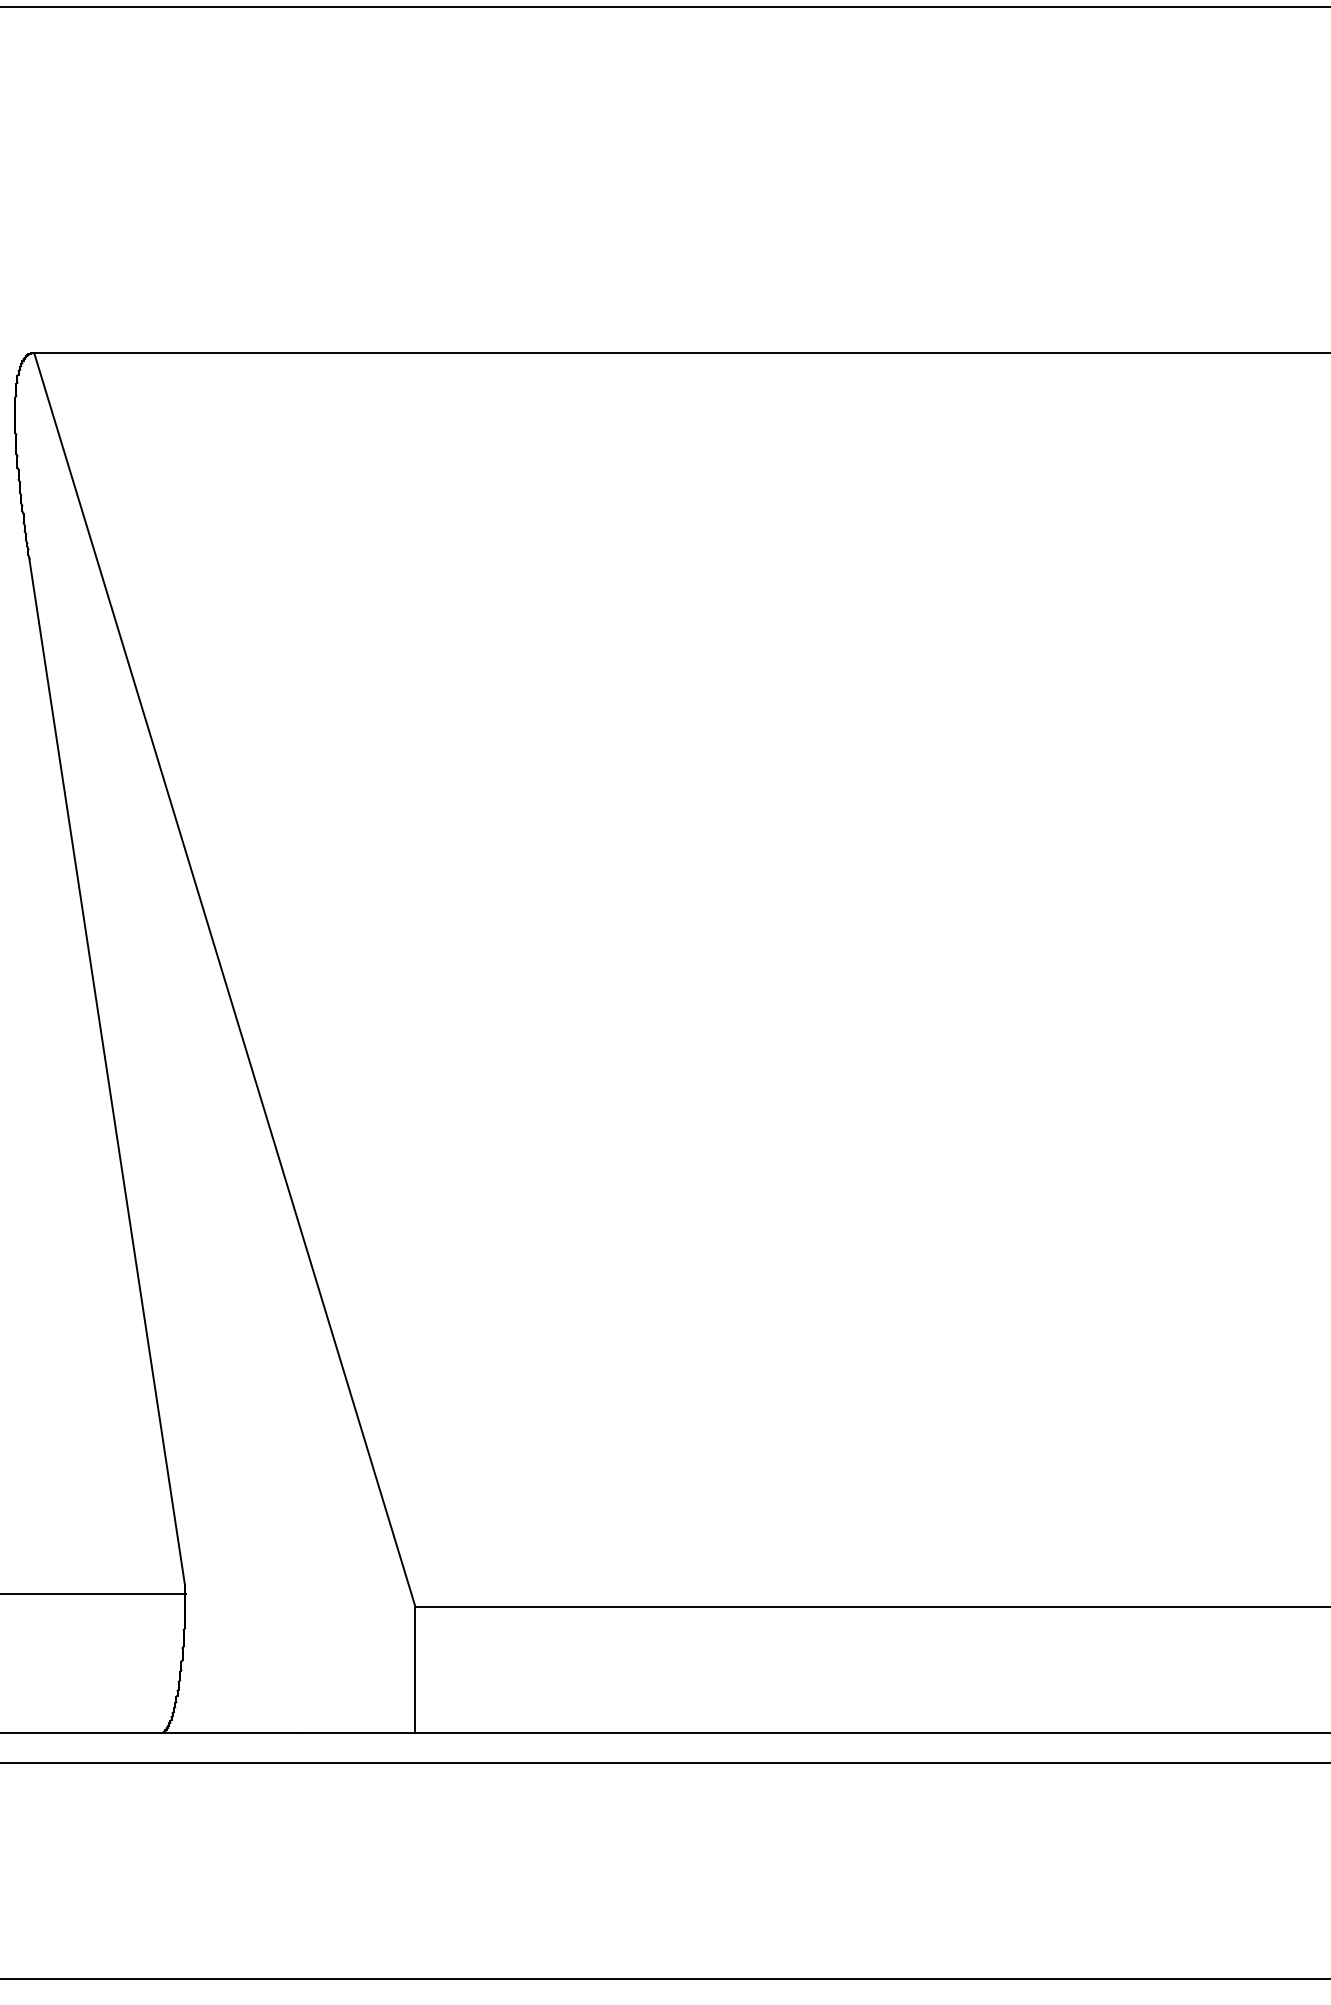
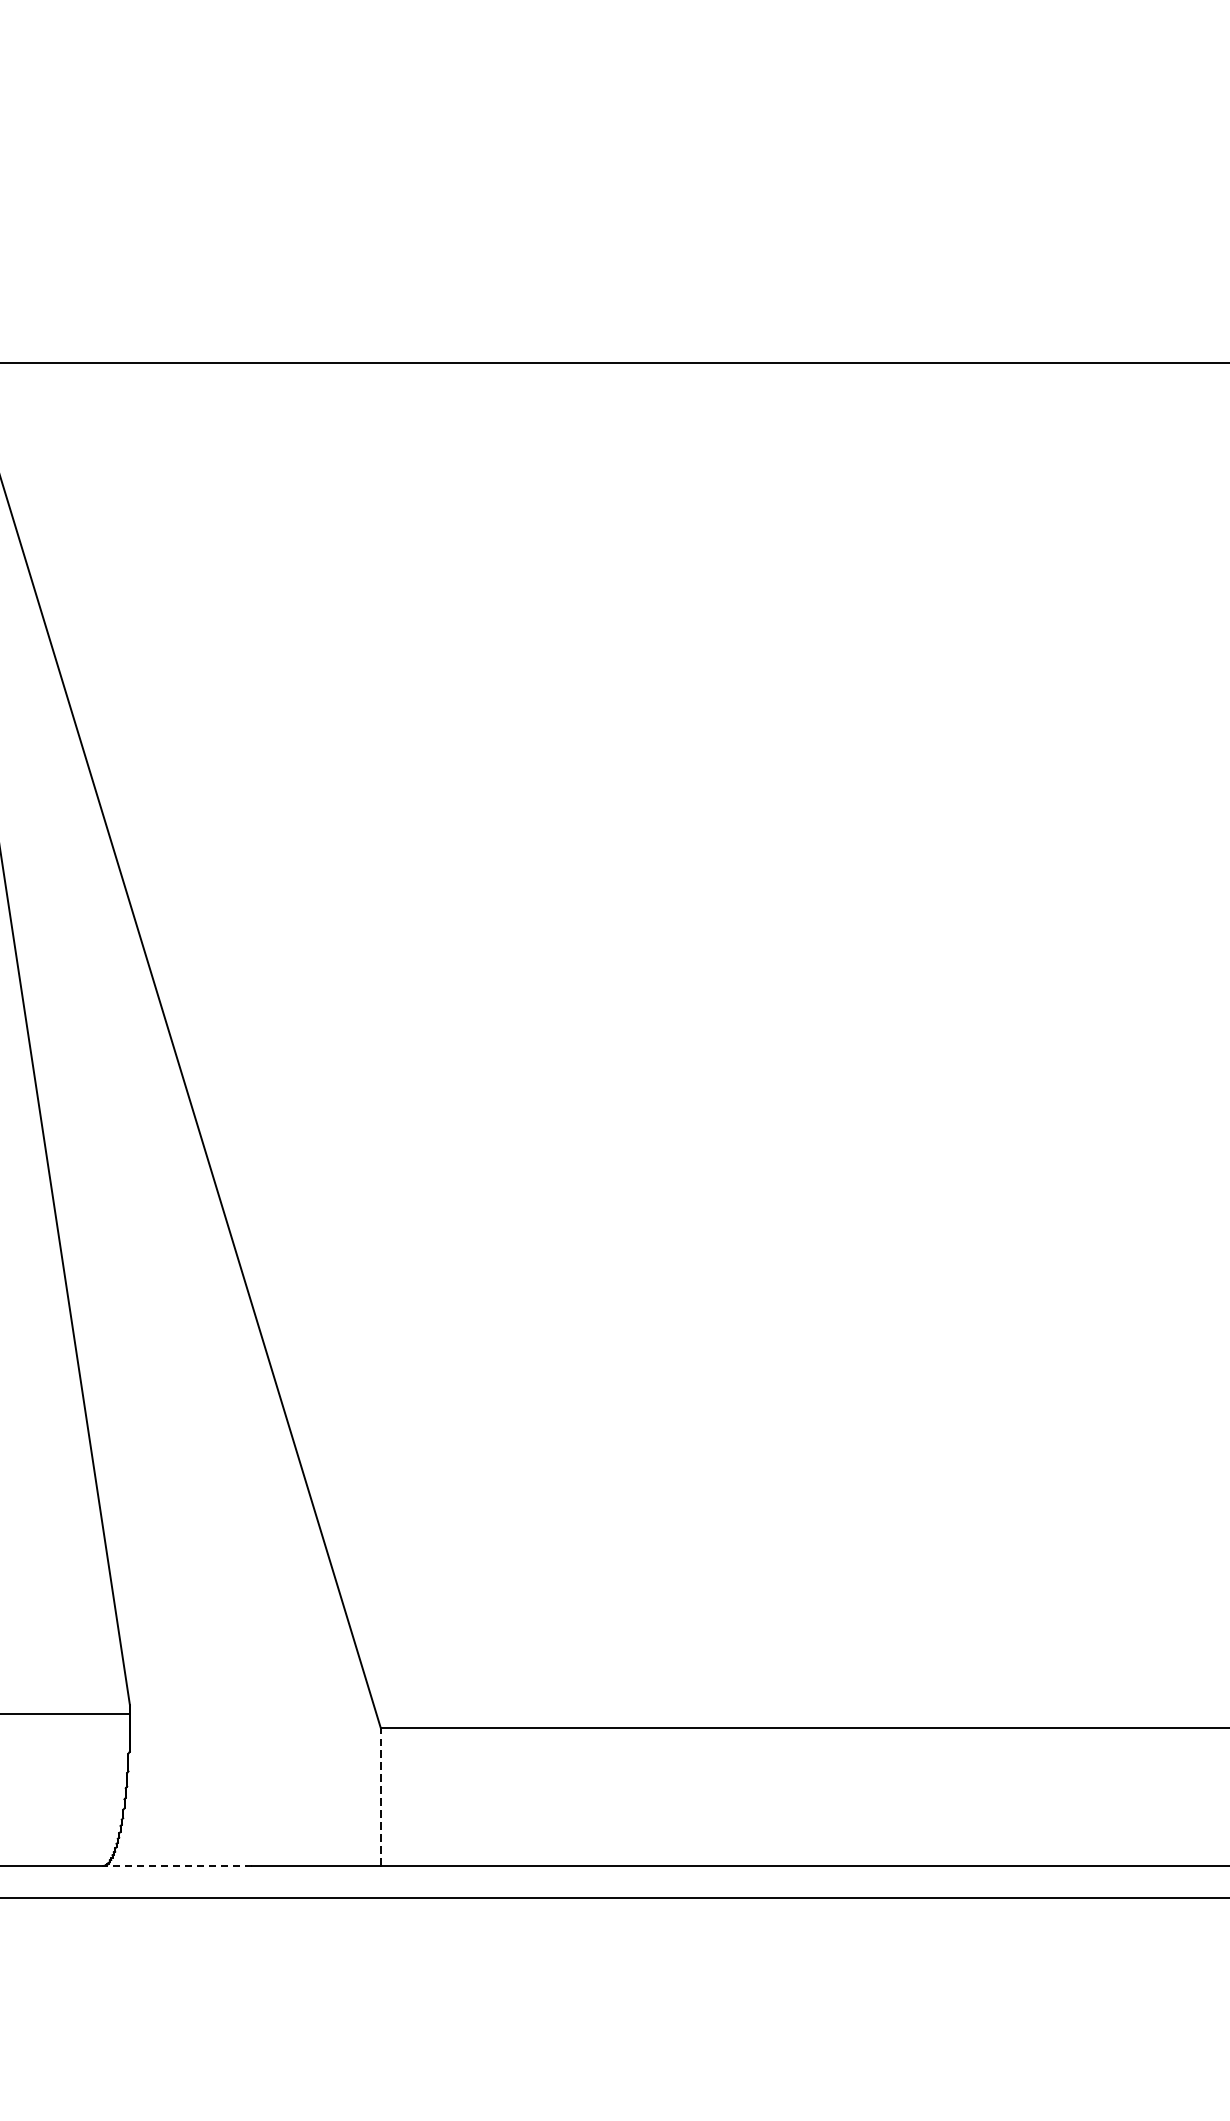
line: (415, 1669) -> (380, 1796), solid -> dashed
line: (228, 1733) -> (177, 1866), solid -> dashed

